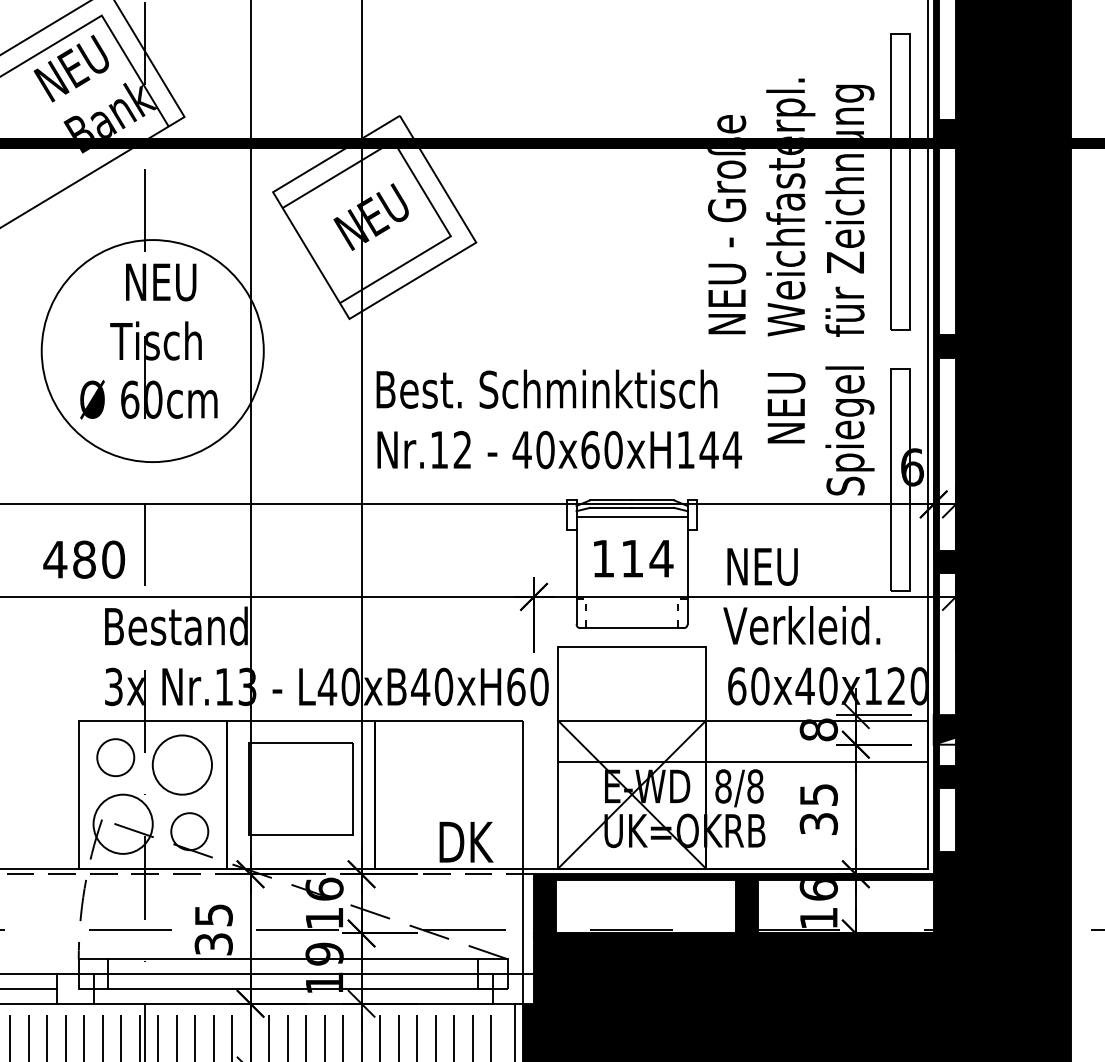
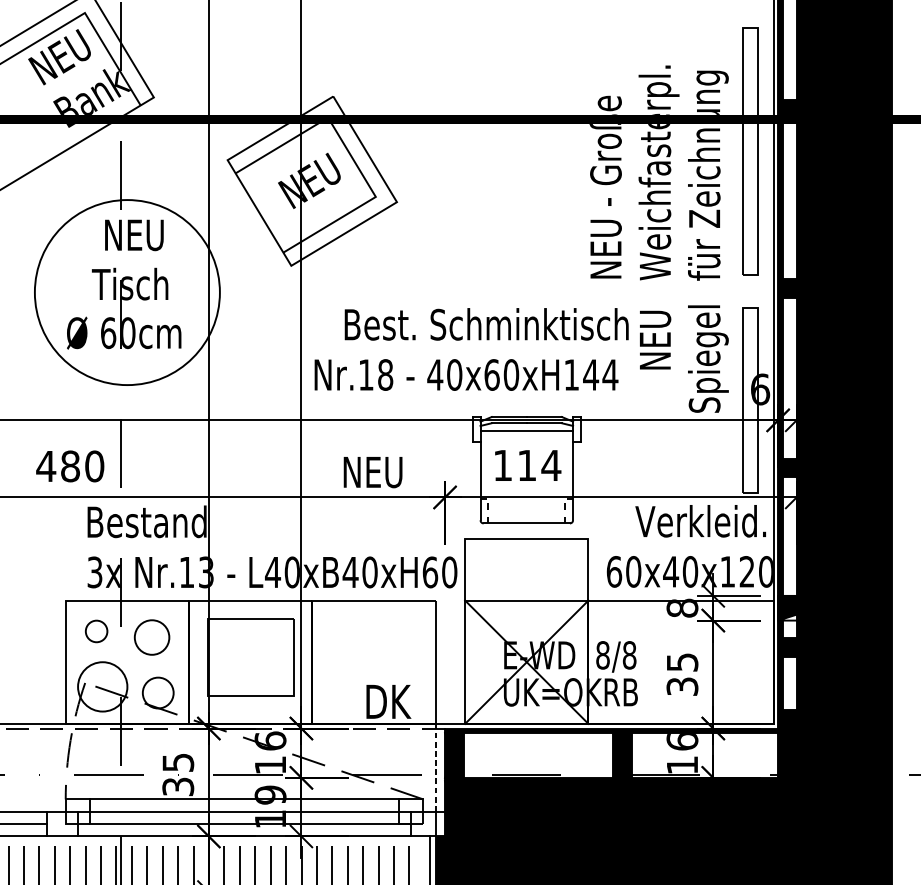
text: (546, 388) -> (486, 323), moved
text: (462, 450) -> (385, 375), Nr.12 -> Nr.18
text: (762, 566) -> (373, 472), moved
text: (801, 625) -> (700, 521), moved
circle: (115, 757) -> (96, 631), size x0.7
line: (743, 761) -> (619, 634), removed
circle: (181, 764) -> (151, 637), size x0.7
line: (522, 921) -> (435, 767), solid -> dashed

